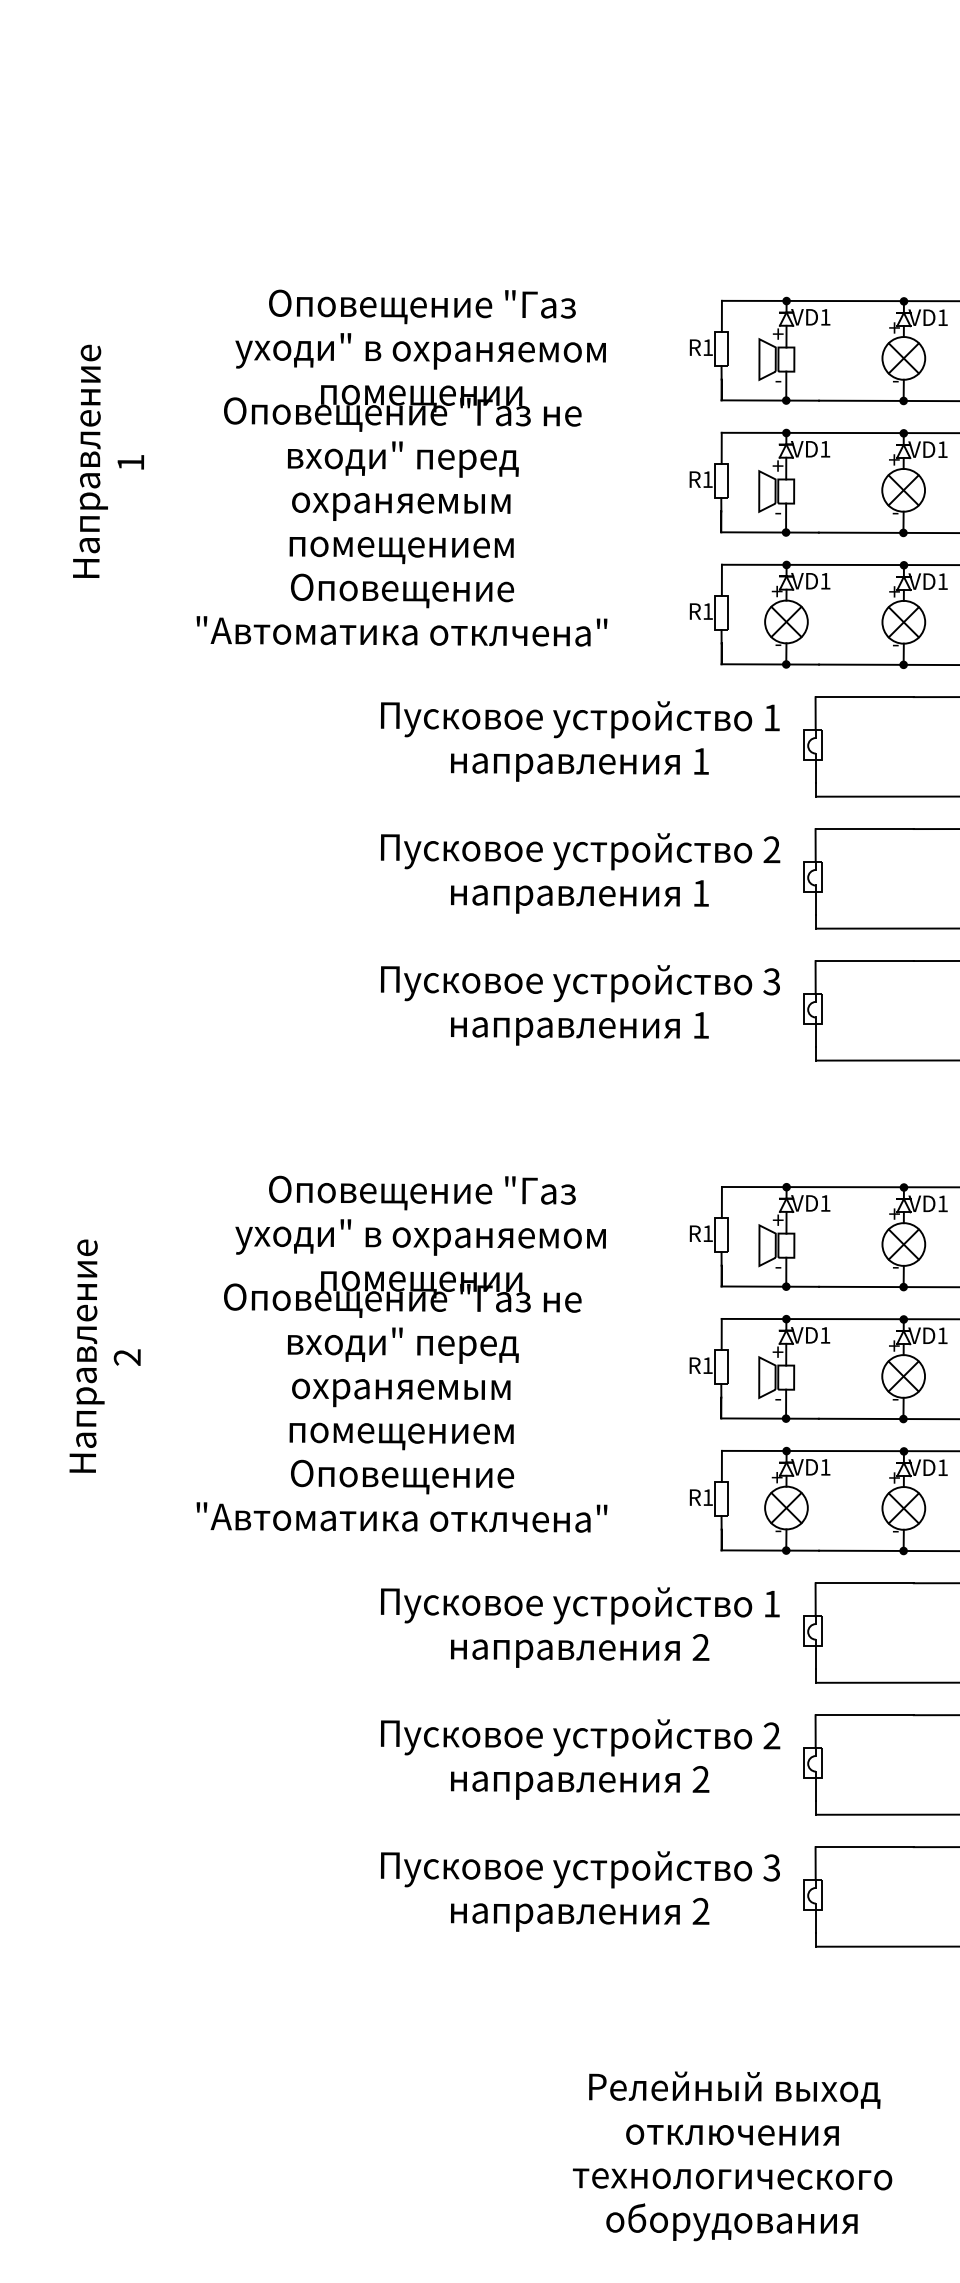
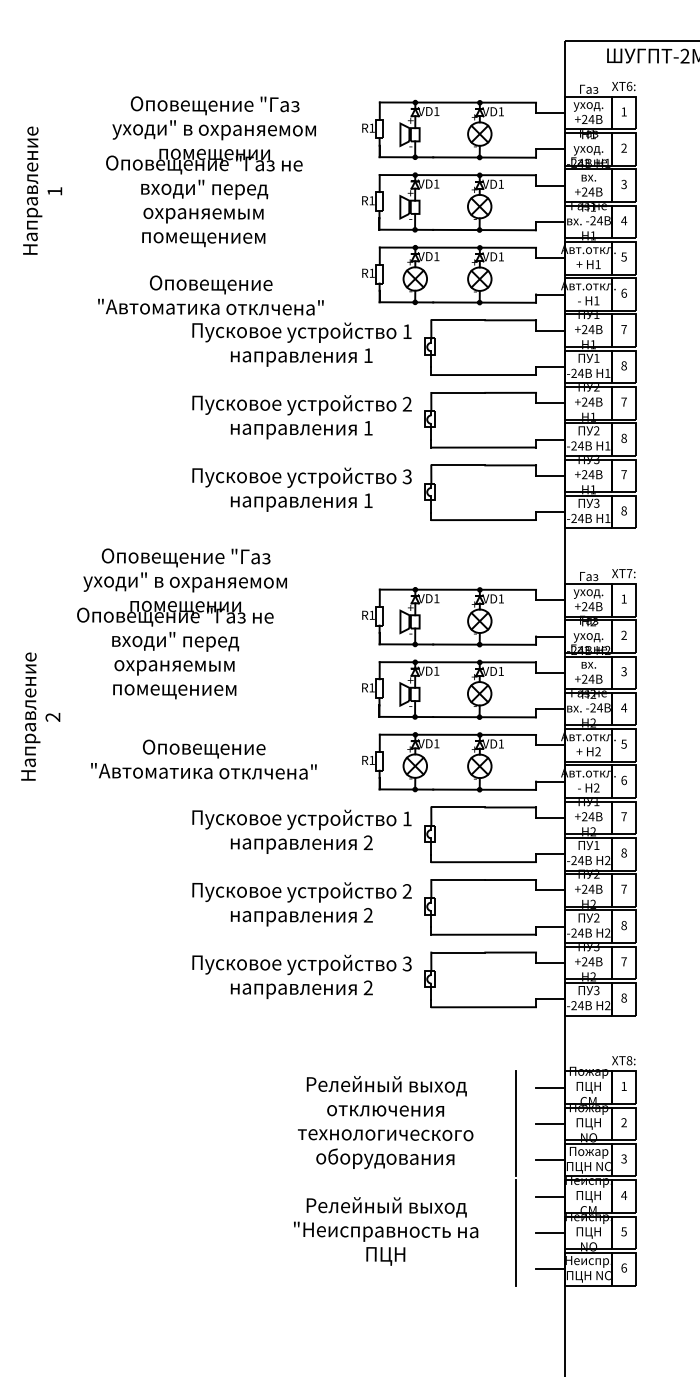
text: (401, 610) -> (210, 295), moved
text: (413, 1312) -> (181, 623), moved
text: (104, 1355) -> (40, 716), moved

